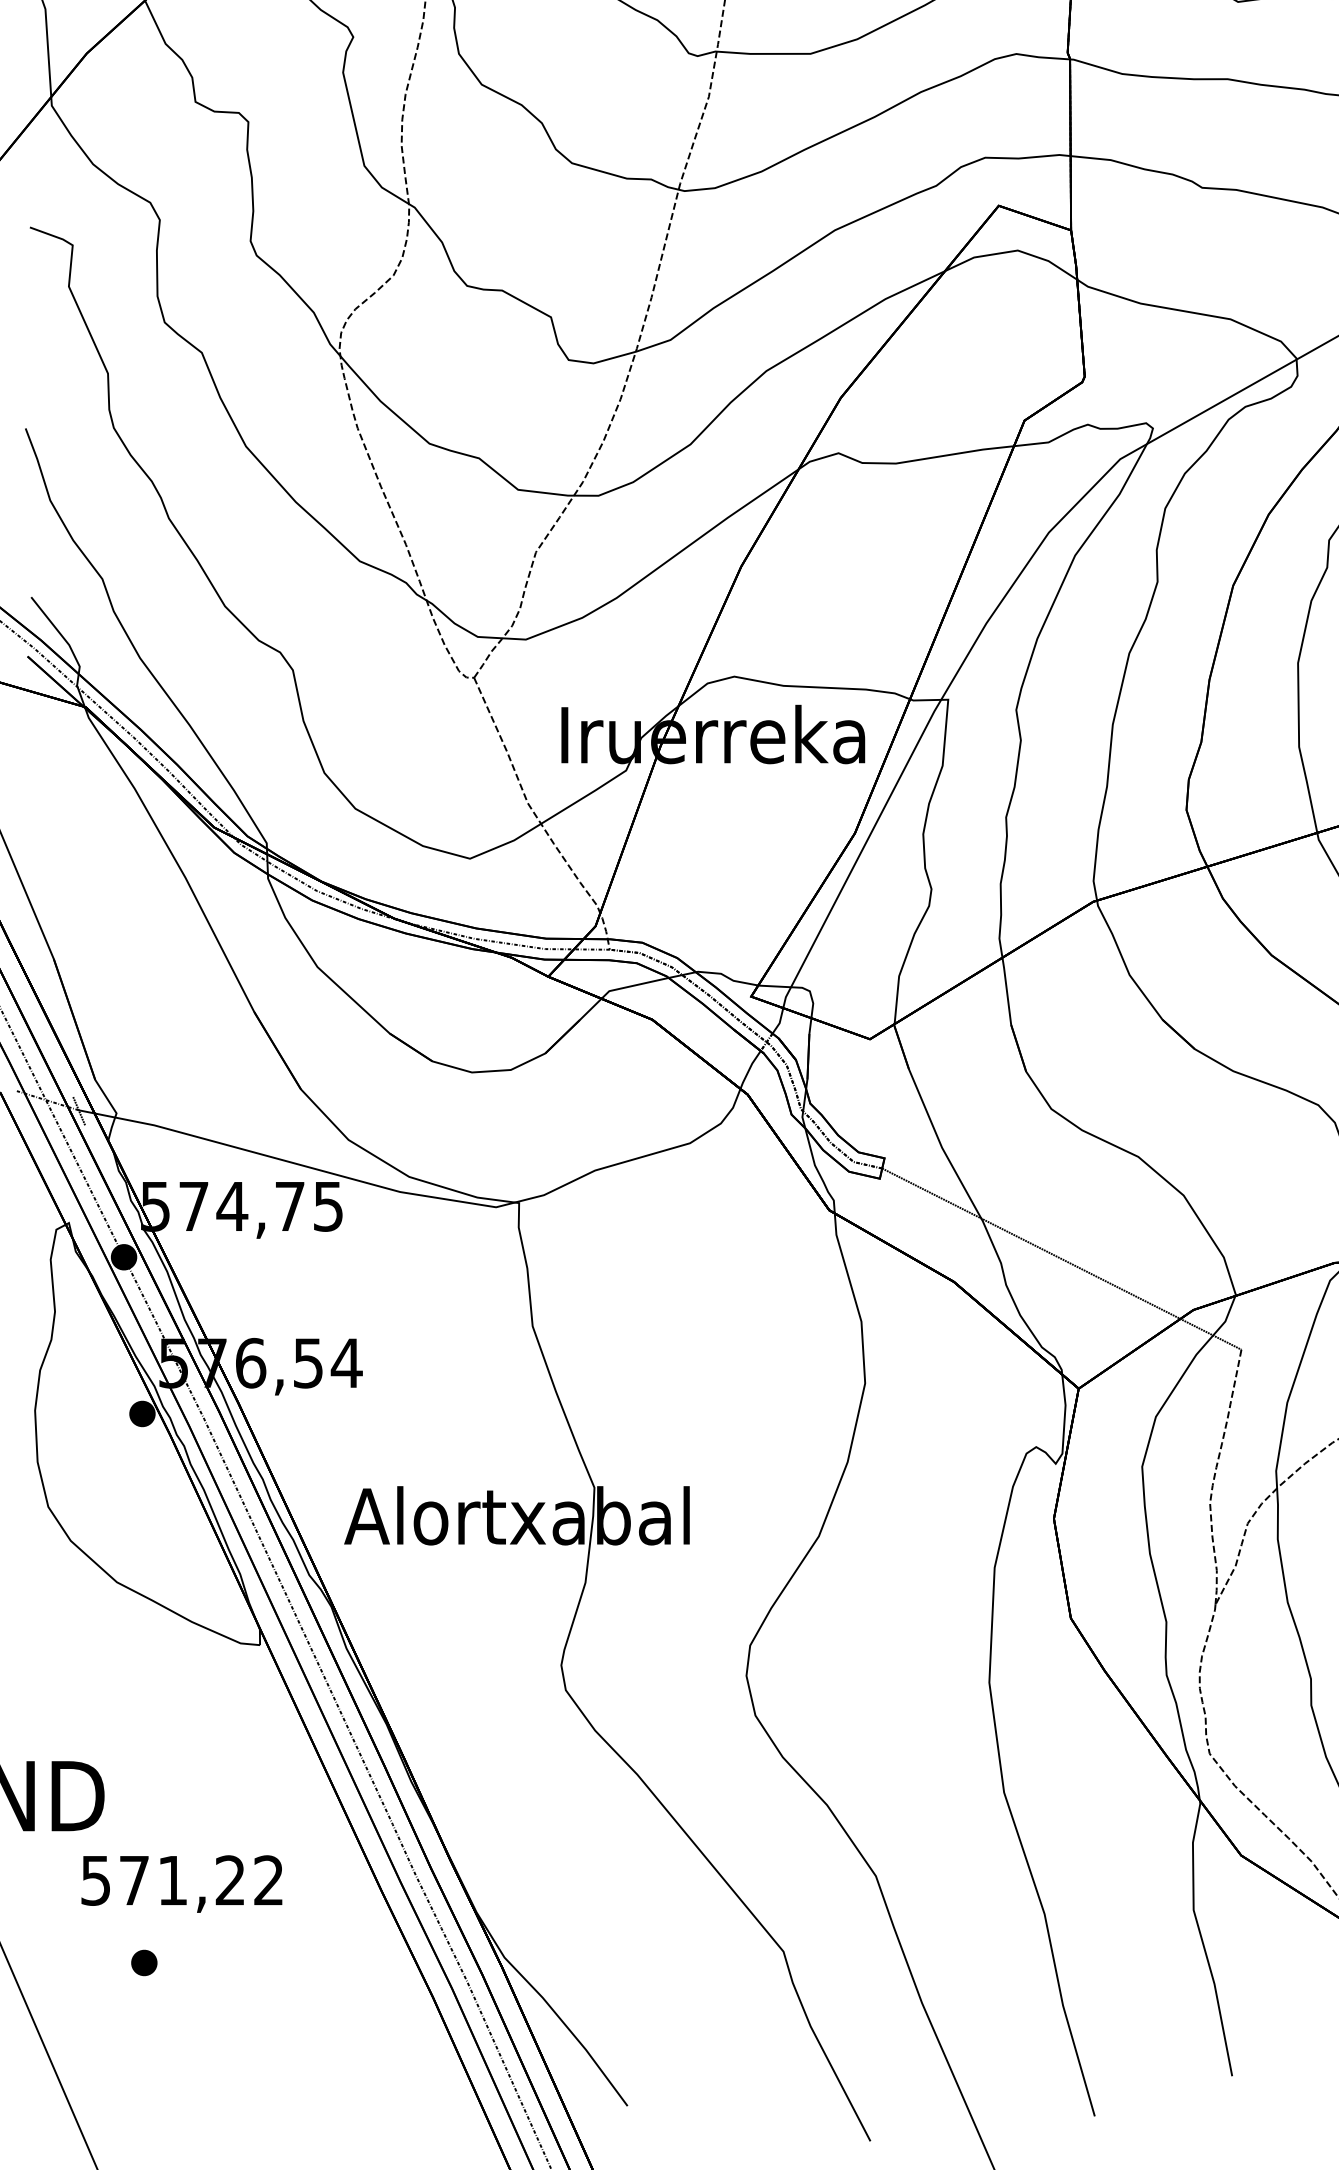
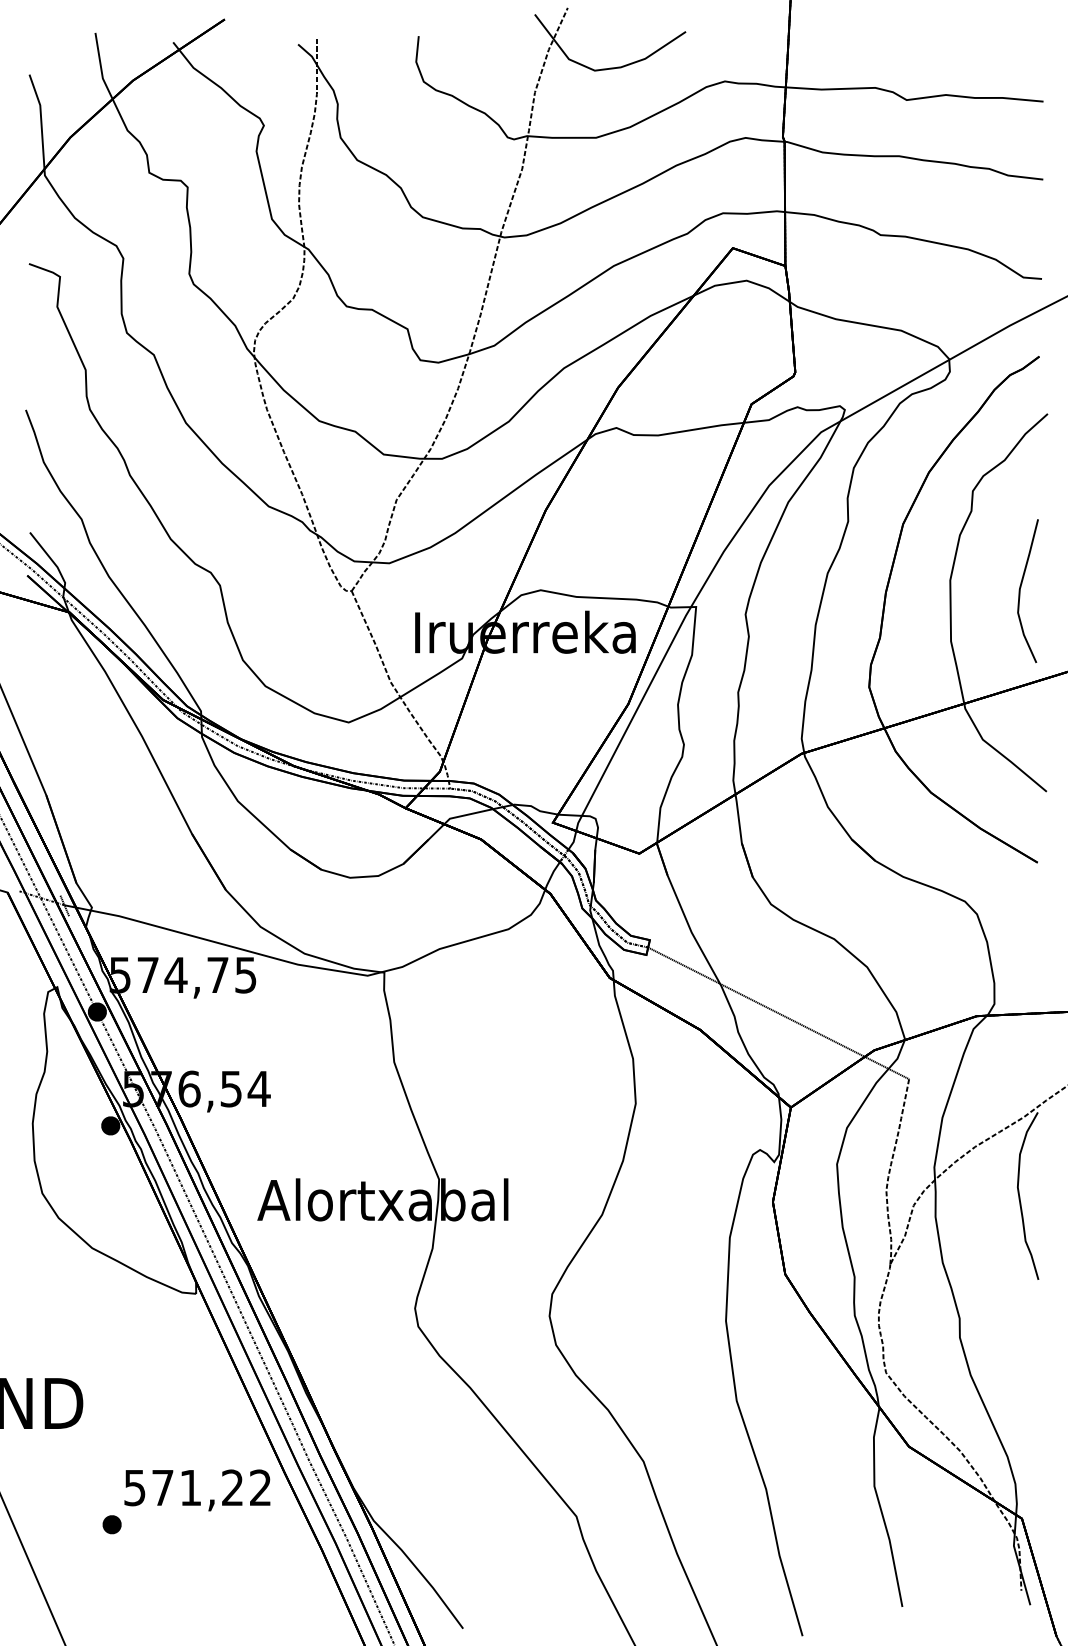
text: (182, 1884) -> (197, 1490), moved

